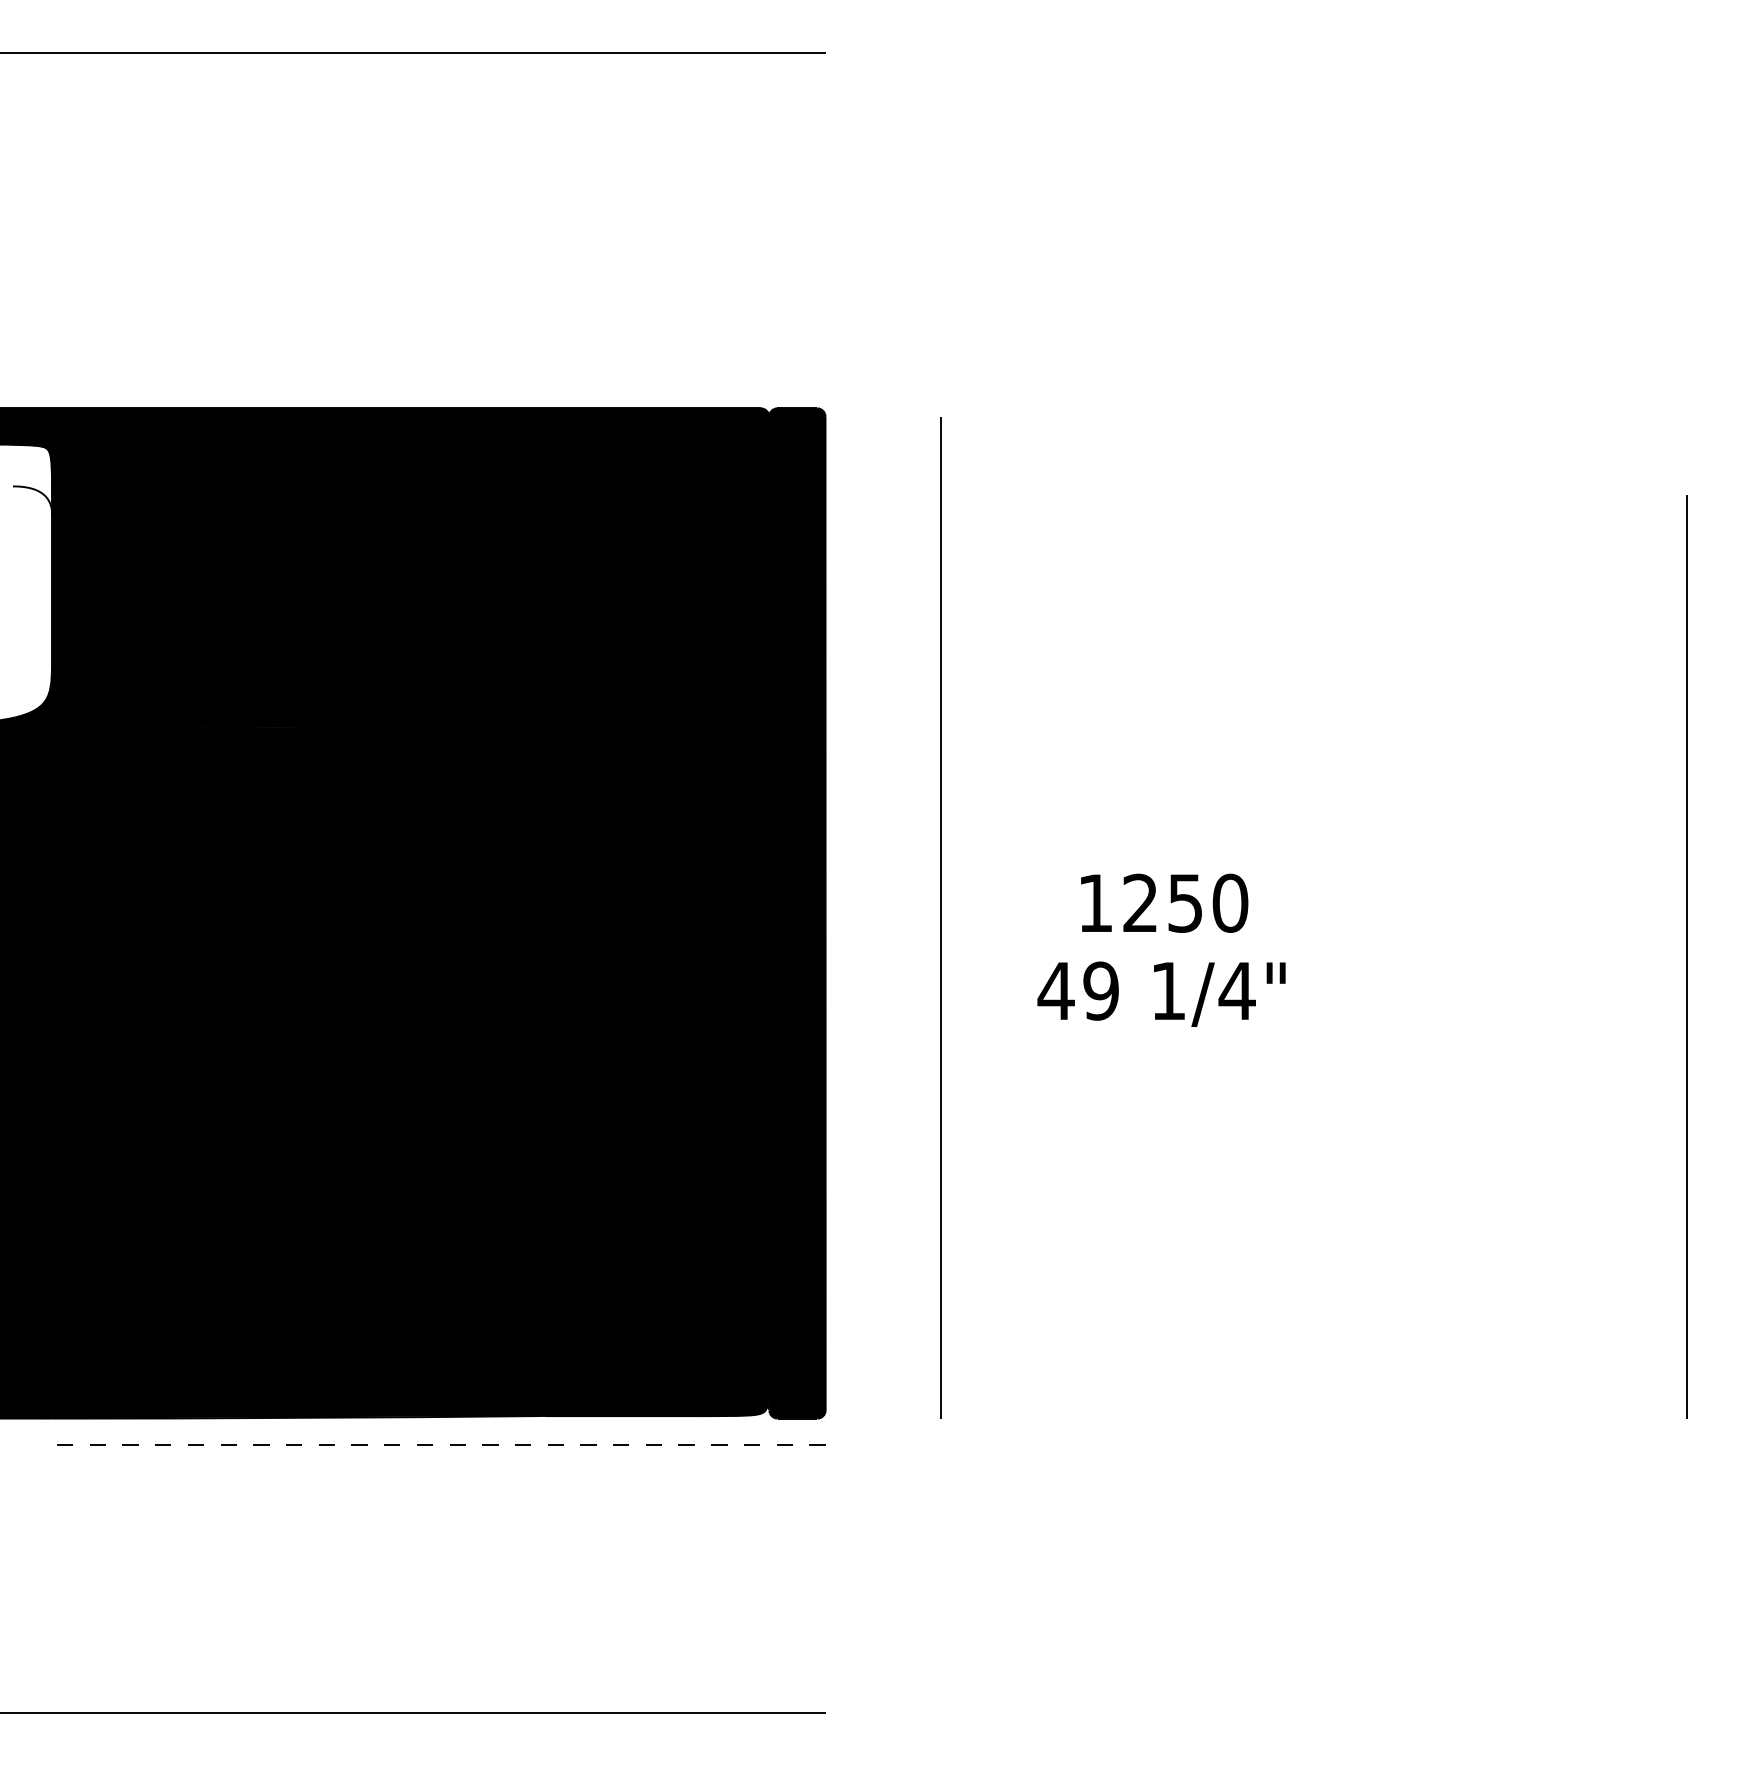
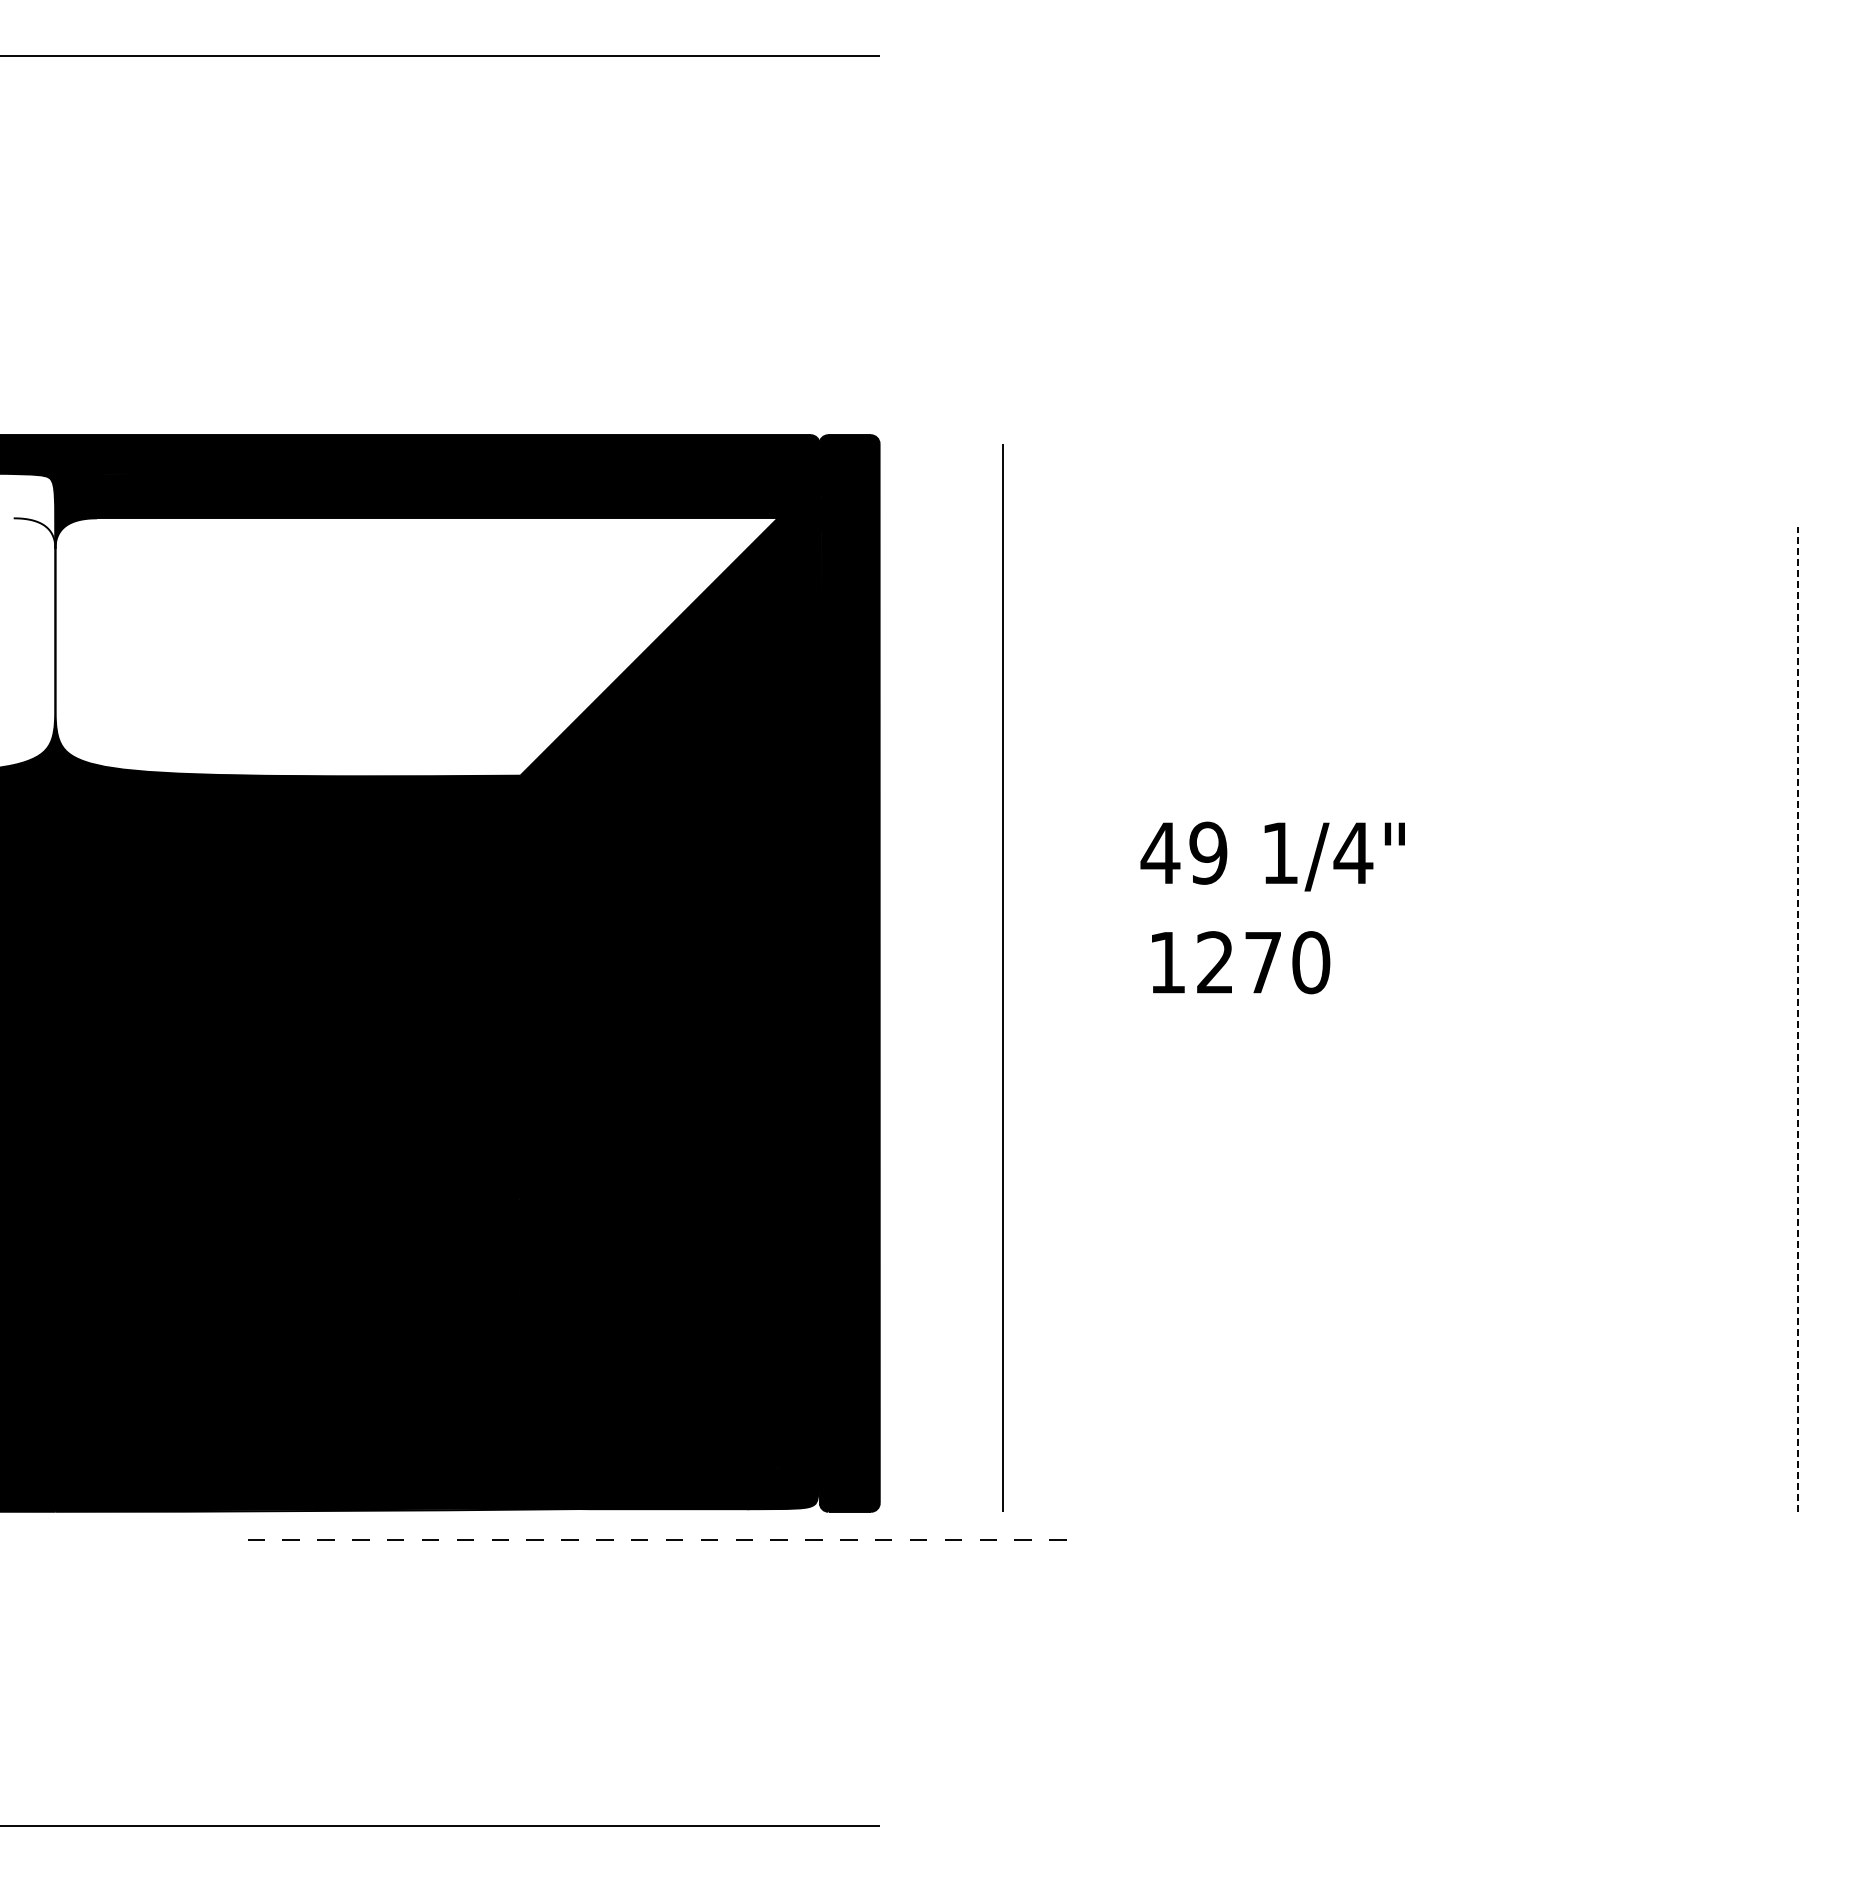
fill: (390, 607) -> (416, 647), removed
text: (1184, 904) -> (1262, 963), 1250 -> 1270
line: (1686, 955) -> (1797, 1018), solid -> dashed
text: (1161, 994) -> (1272, 856), moved
line: (450, 1444) -> (666, 1539), moved

